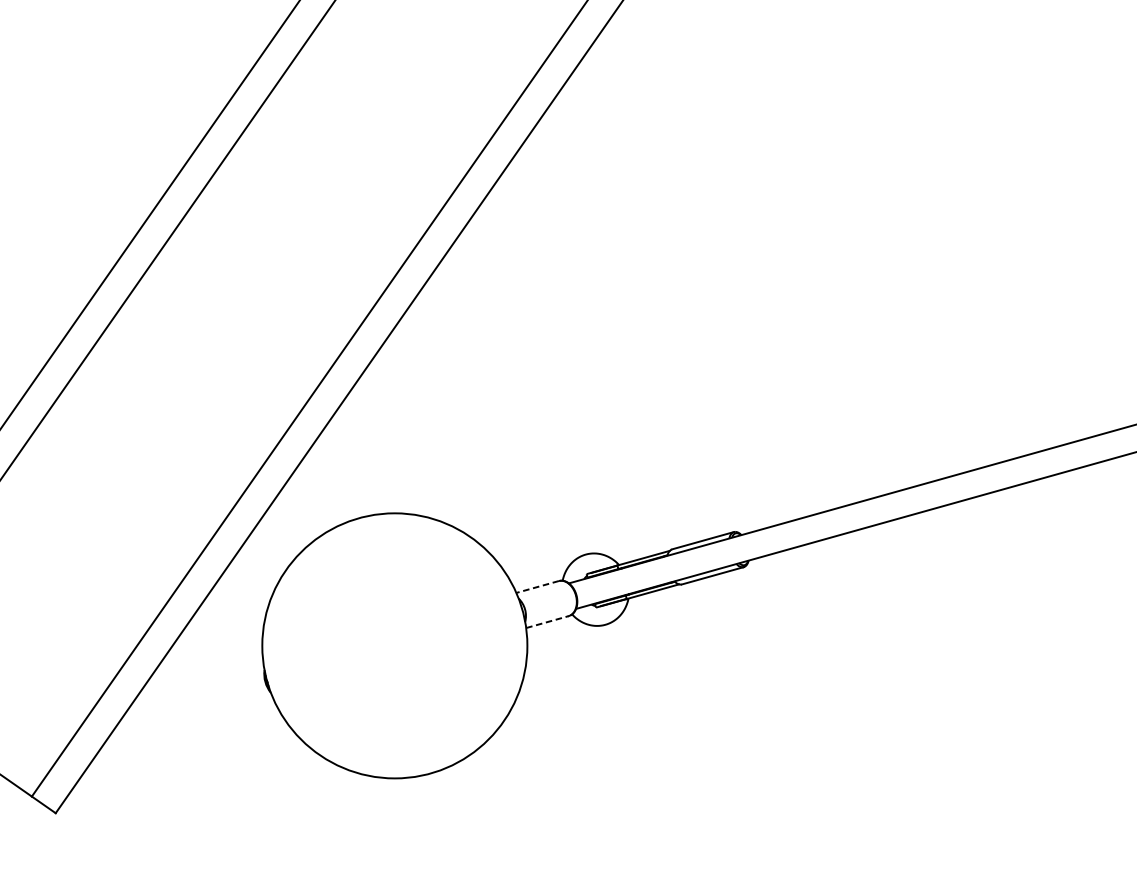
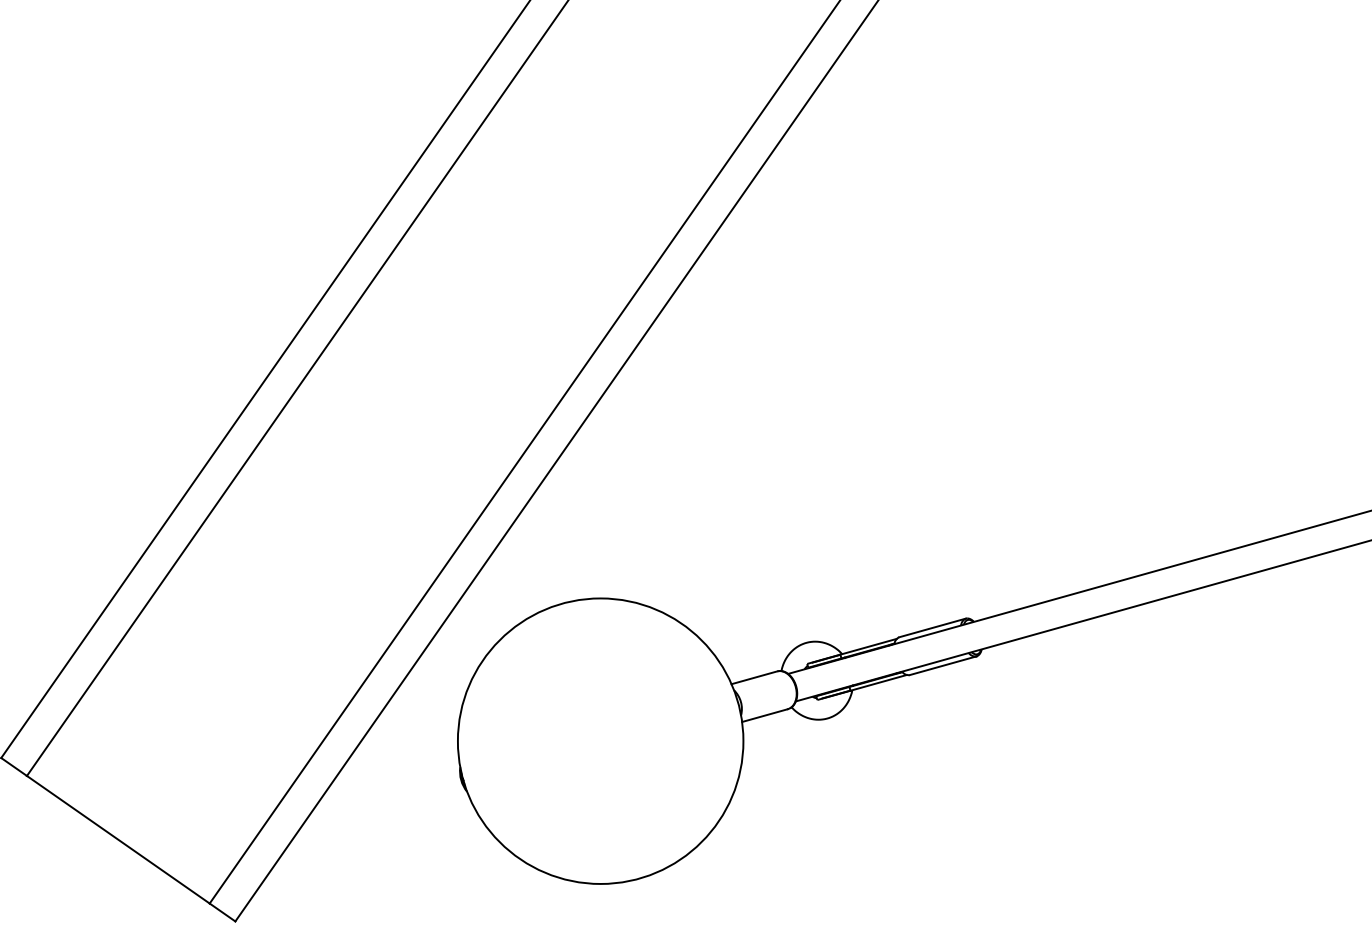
line: (537, 586) -> (754, 677), dashed -> solid
line: (547, 622) -> (765, 715), dashed -> solid

